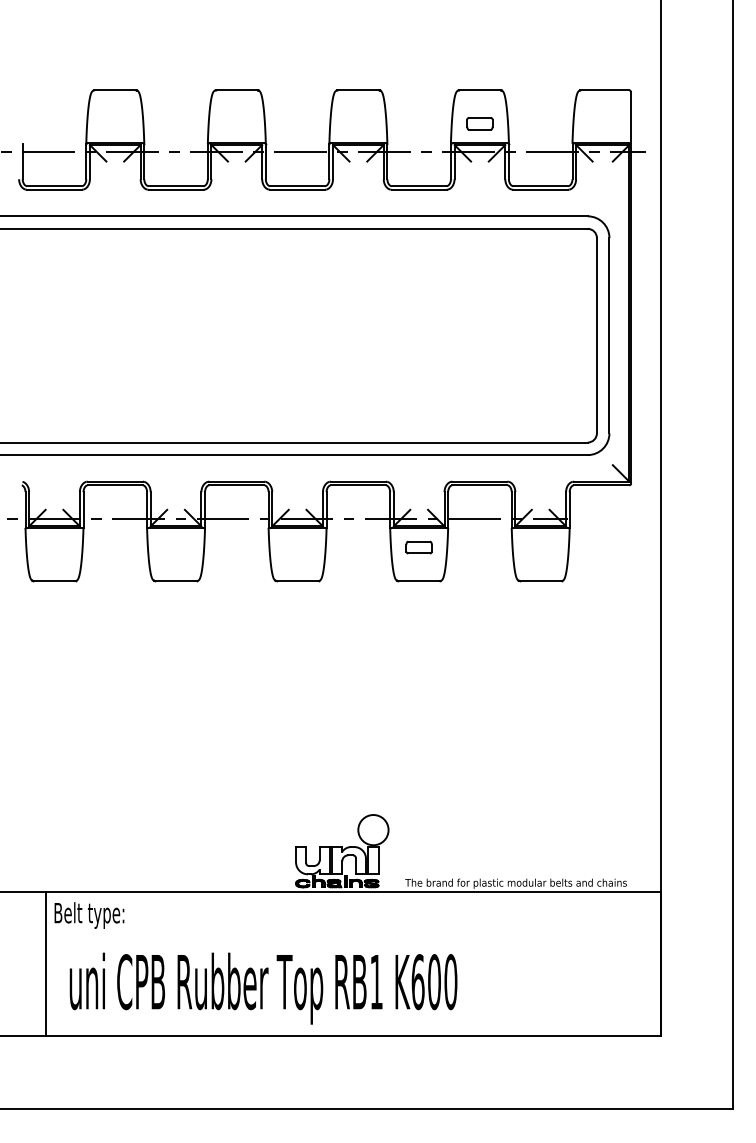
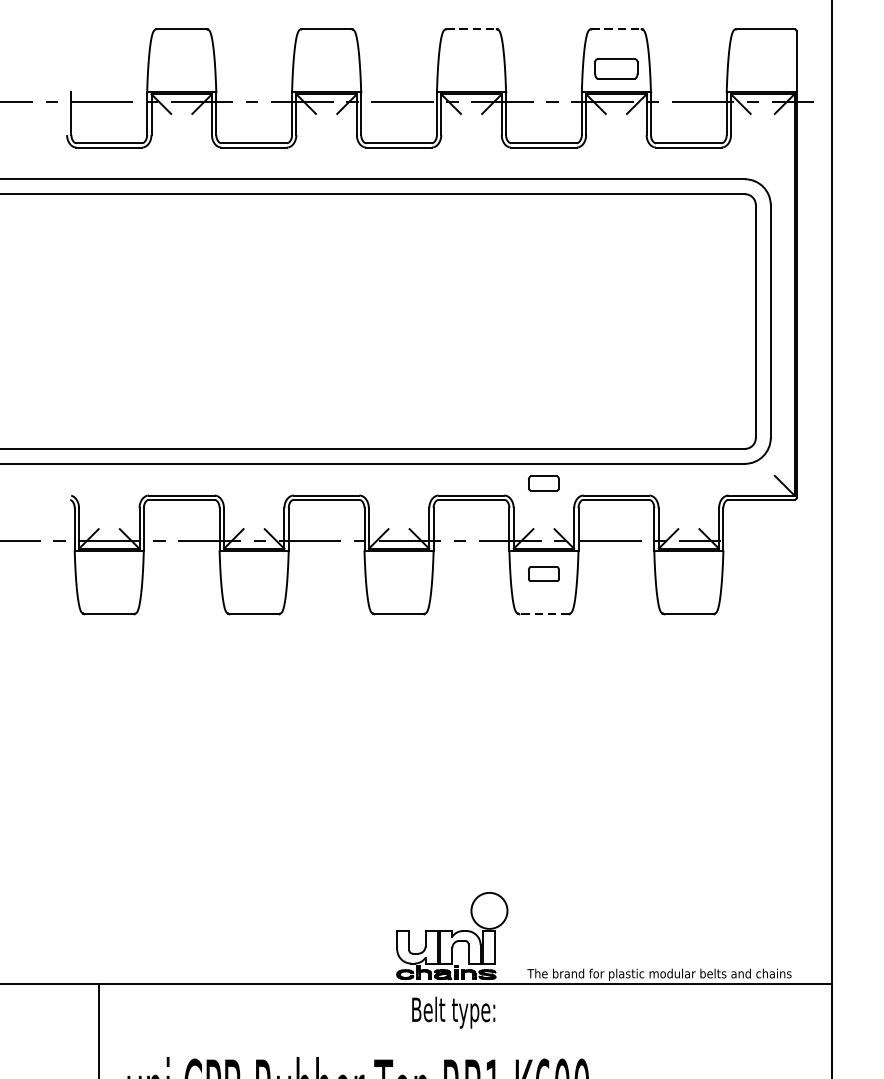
line: (358, 90) -> (471, 29), solid -> dashed
line: (480, 90) -> (617, 29), solid -> dashed
part: (479, 123) -> (615, 68), size x1.4
part: (418, 471) -> (543, 483), added
line: (418, 580) -> (543, 613), solid -> dashed
text: (89, 915) -> (453, 1012), moved

